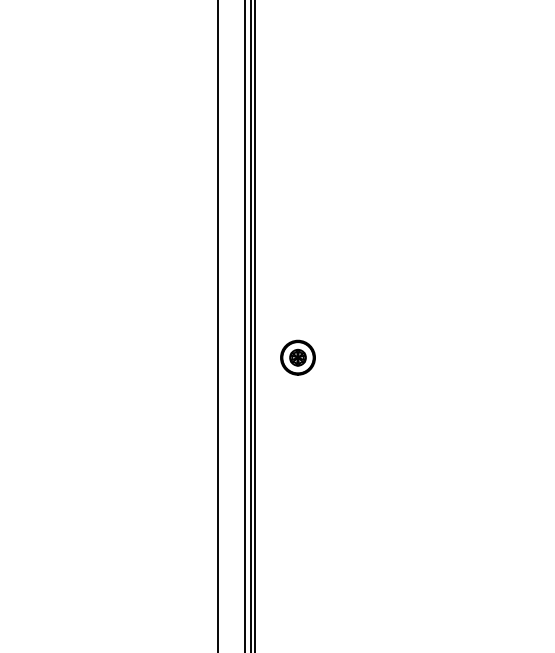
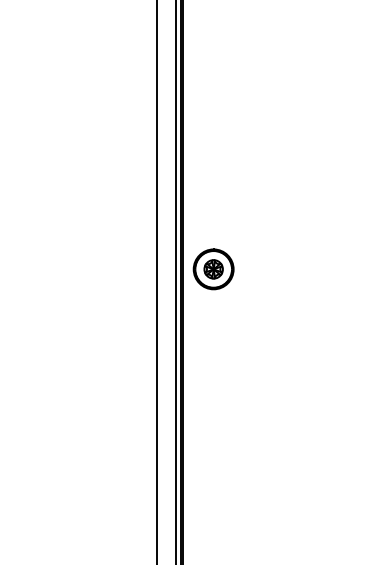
part: (297, 357) -> (213, 269), size x1.67

